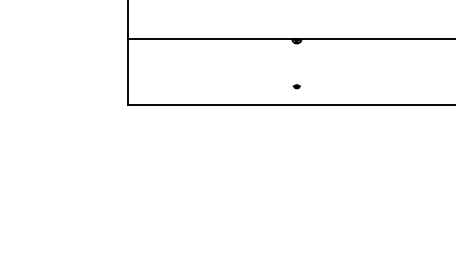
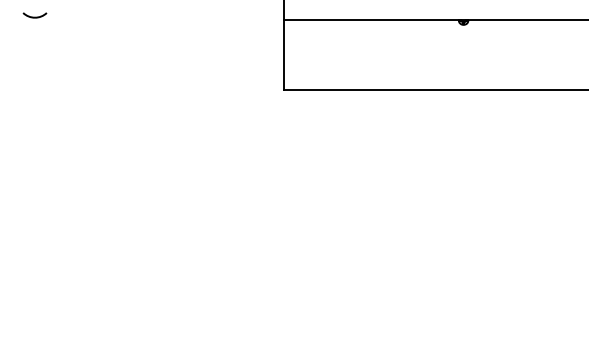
part: (296, 86) -> (463, 70), removed

